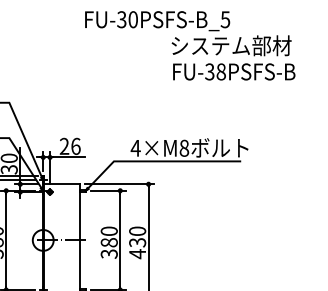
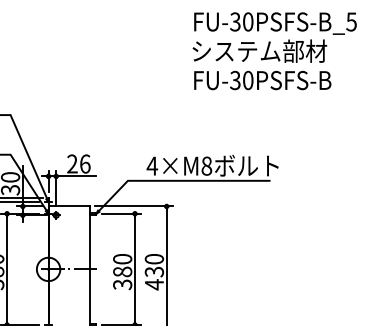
text: (157, 21) -> (275, 23), moved
text: (220, 72) -> (247, 81), FU-38PSFS-B -> FU-30PSFS-B

